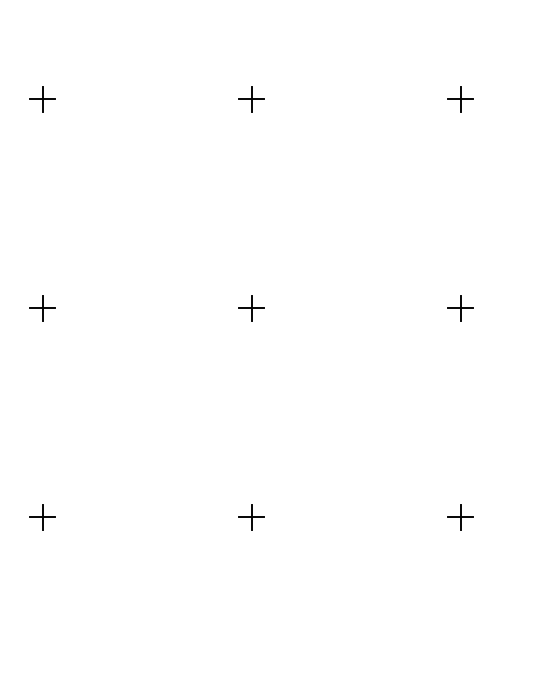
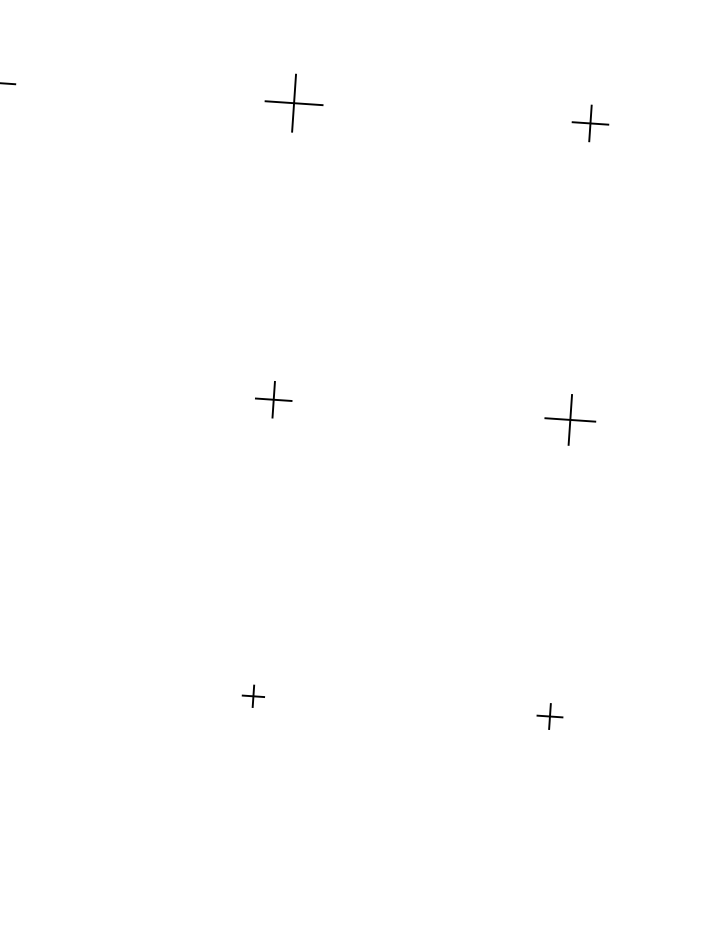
part: (251, 99) -> (293, 103), size x1.6
part: (460, 308) -> (570, 420), size x1.4
part: (251, 517) -> (253, 696), size x0.6
part: (460, 517) -> (549, 716), size x0.7

